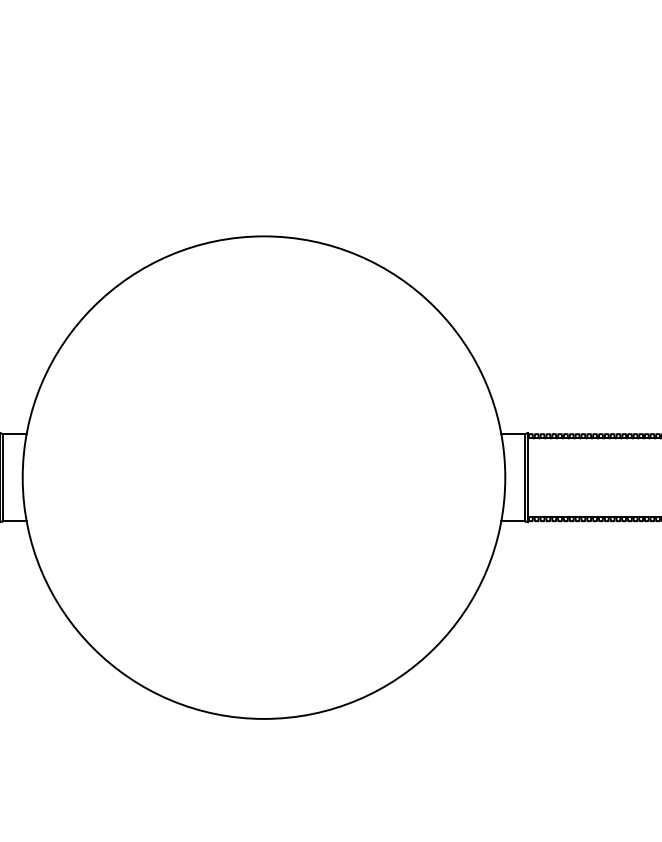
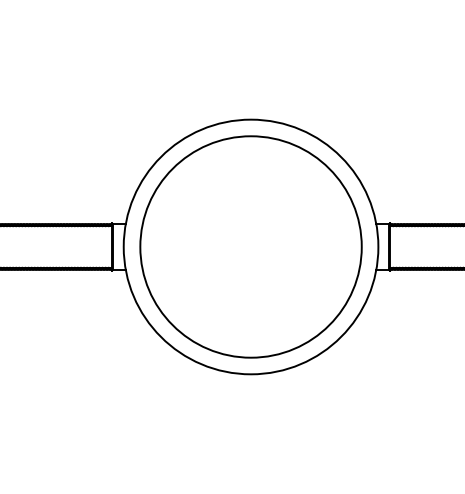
circle: (262, 476) -> (250, 246), added

